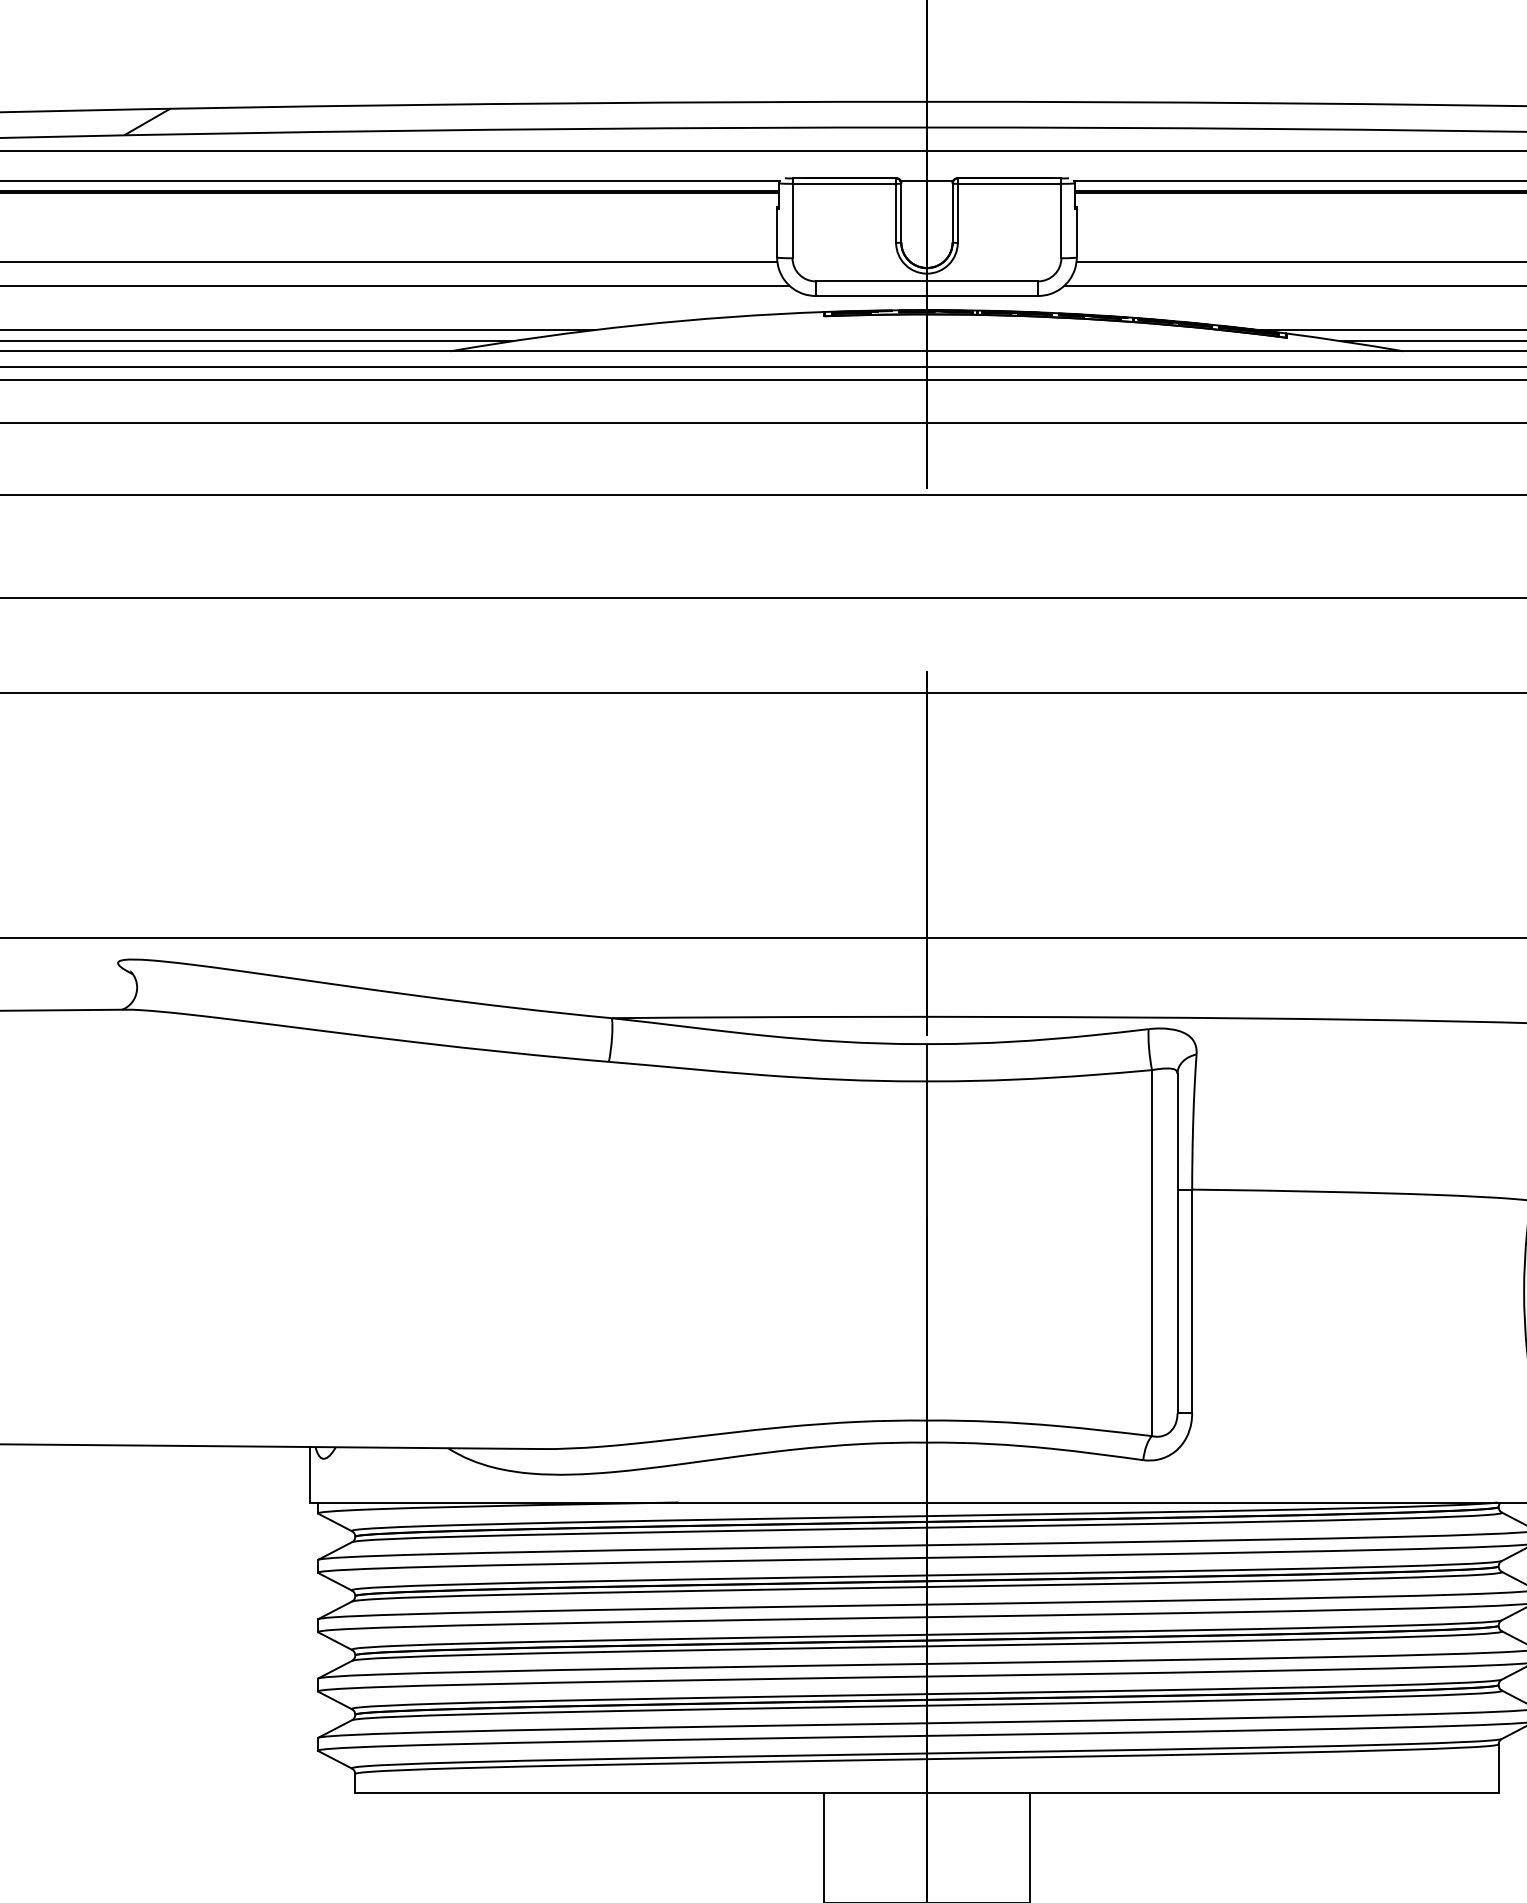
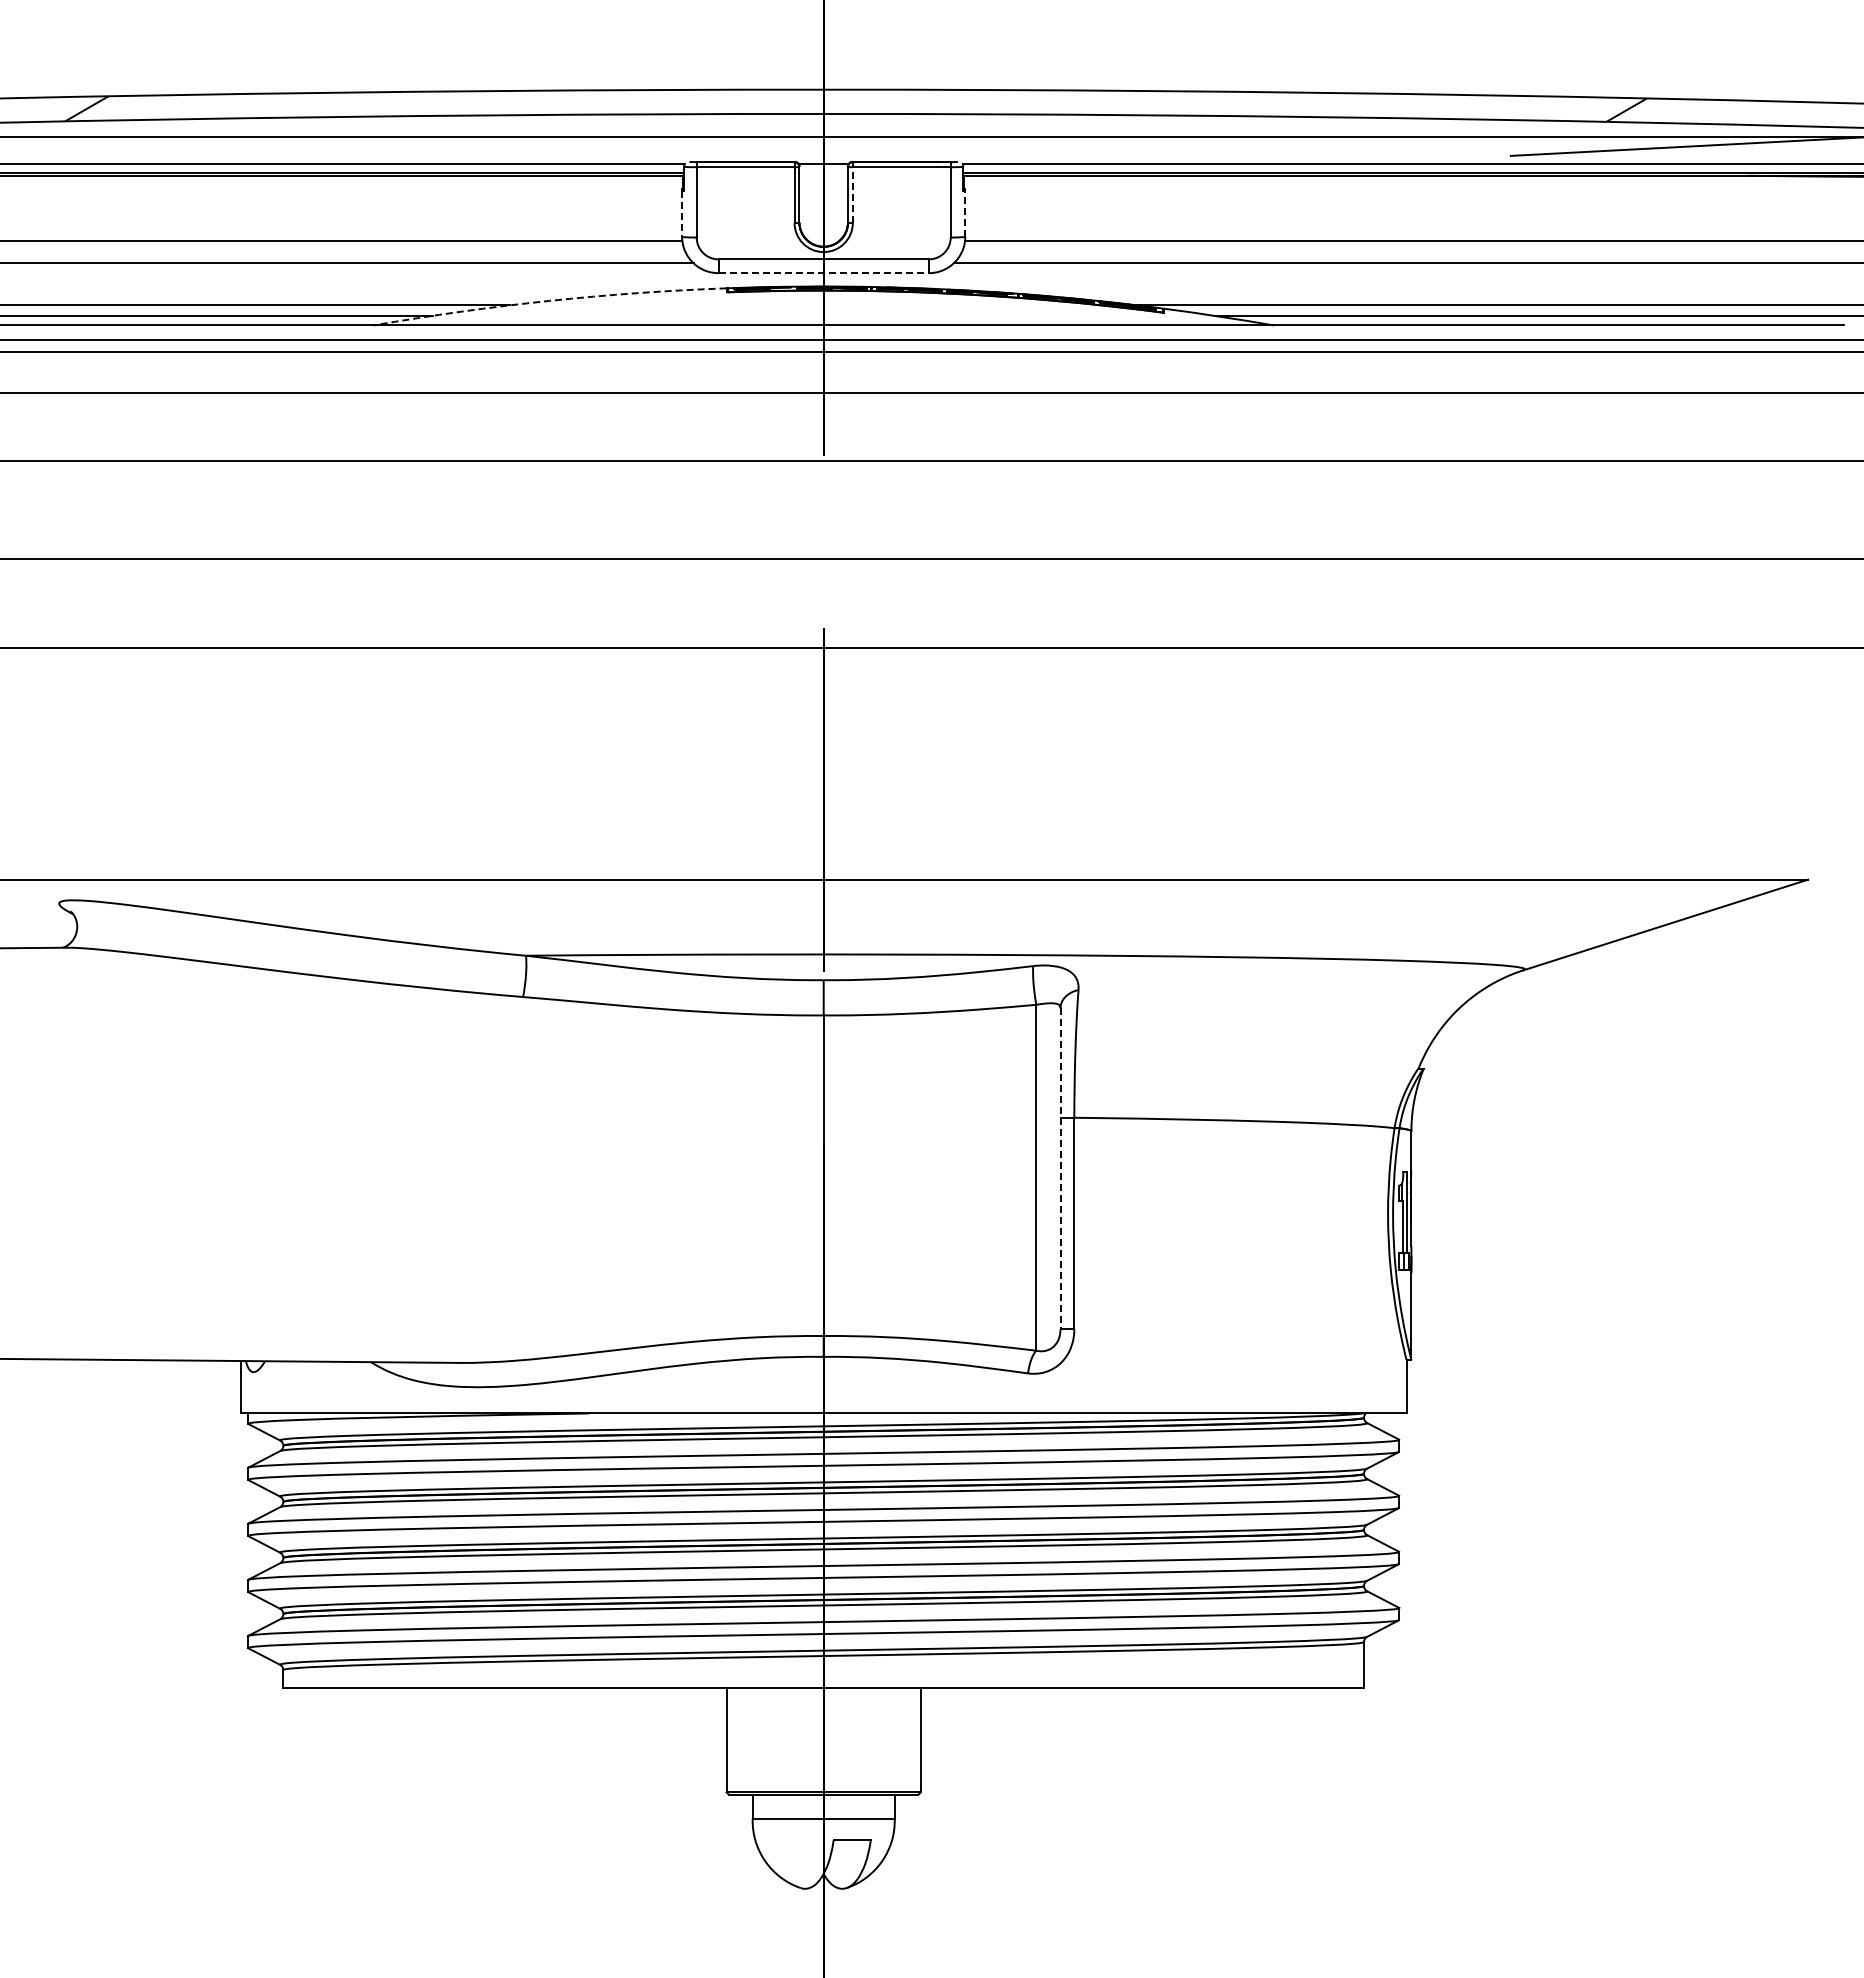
line: (957, 213) -> (852, 195), solid -> dashed
line: (1077, 232) -> (965, 213), solid -> dashed
line: (777, 233) -> (682, 214), solid -> dashed
line: (927, 296) -> (824, 273), solid -> dashed
arc: (636, 324) -> (549, 300), solid -> dashed
line: (1177, 1244) -> (1060, 1169), solid -> dashed

